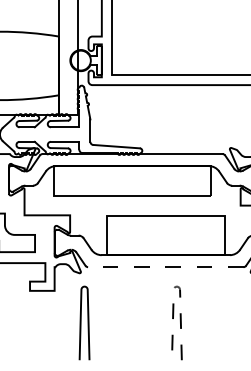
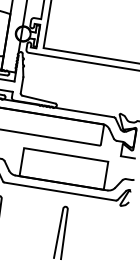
line: (165, 267) -> (59, 191), dashed -> solid
line: (176, 286) -> (65, 206), dashed -> solid

